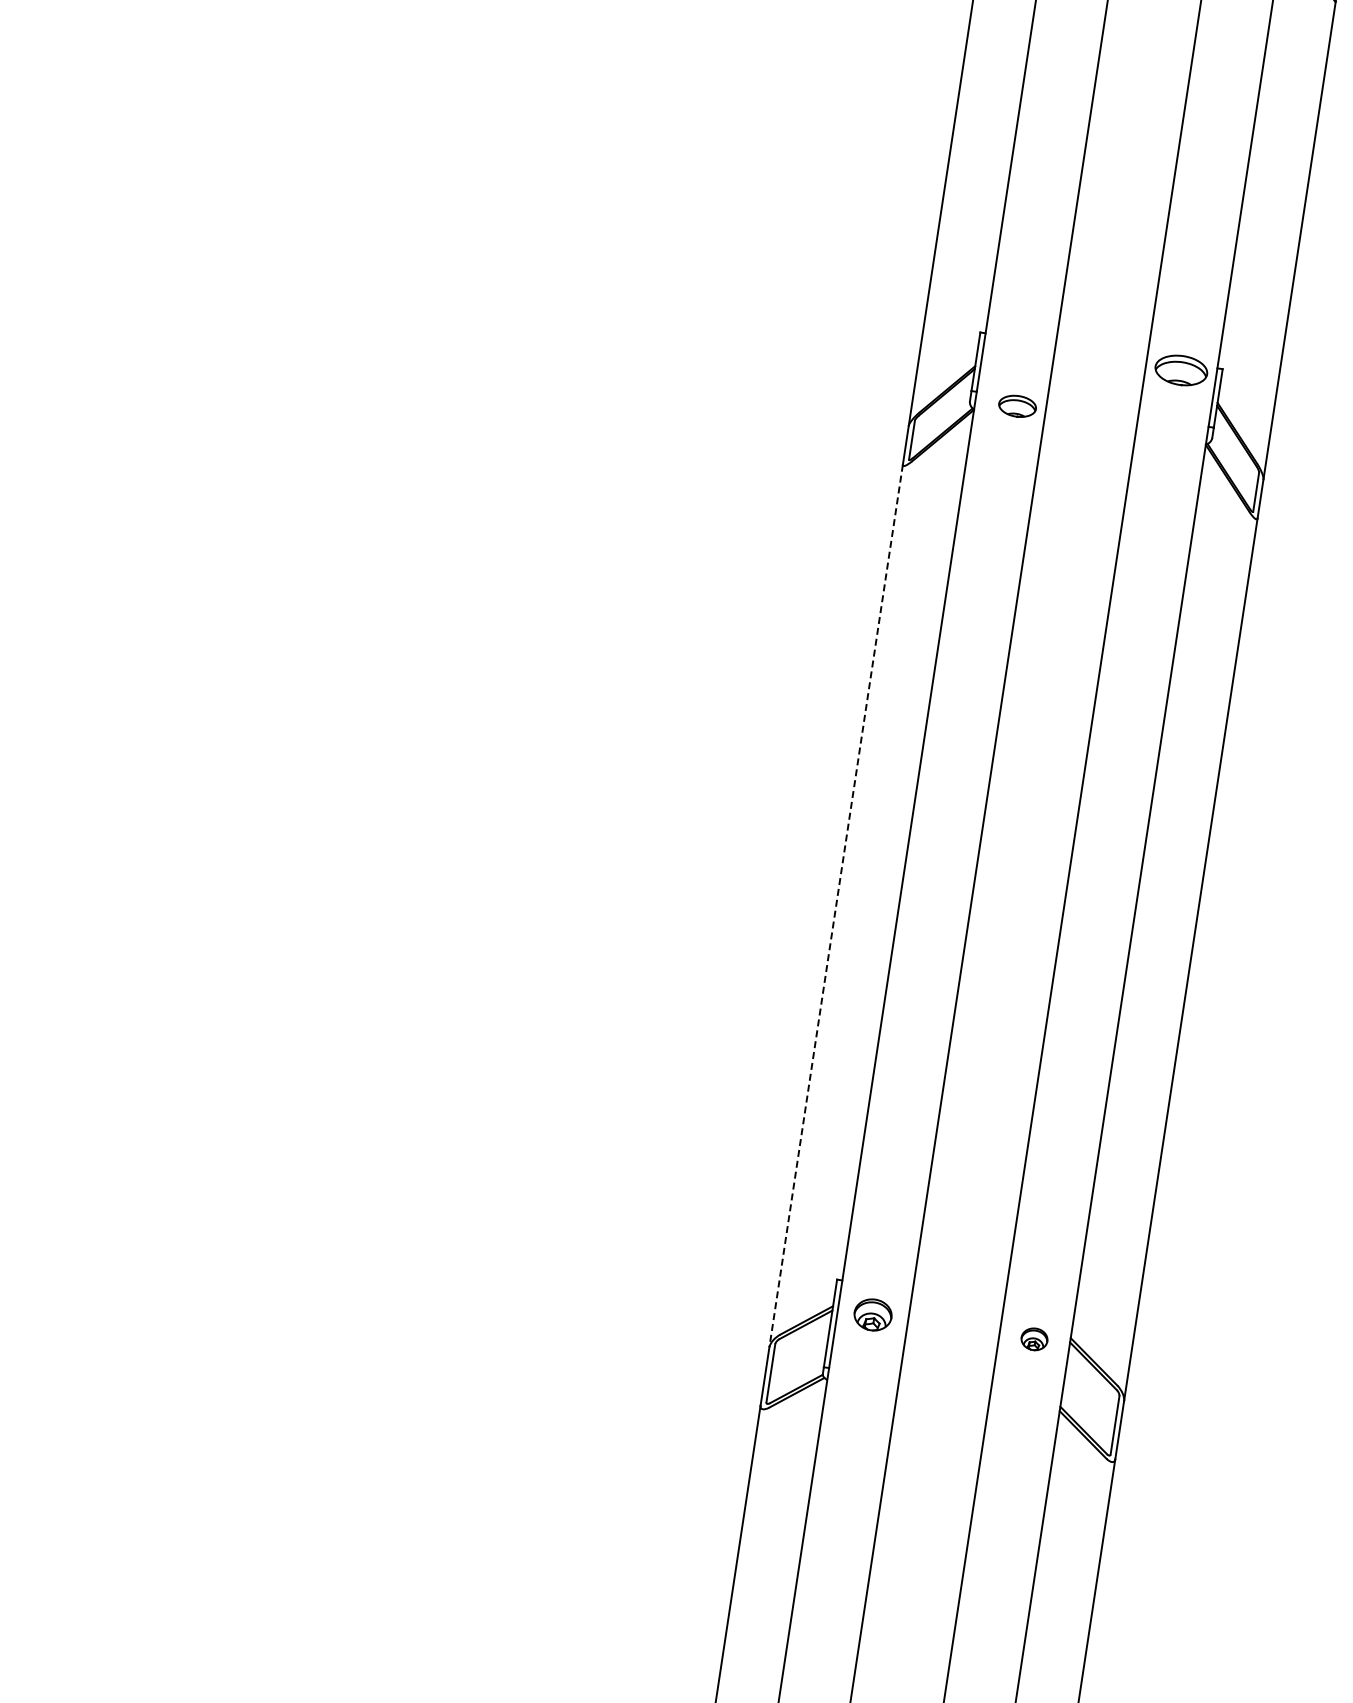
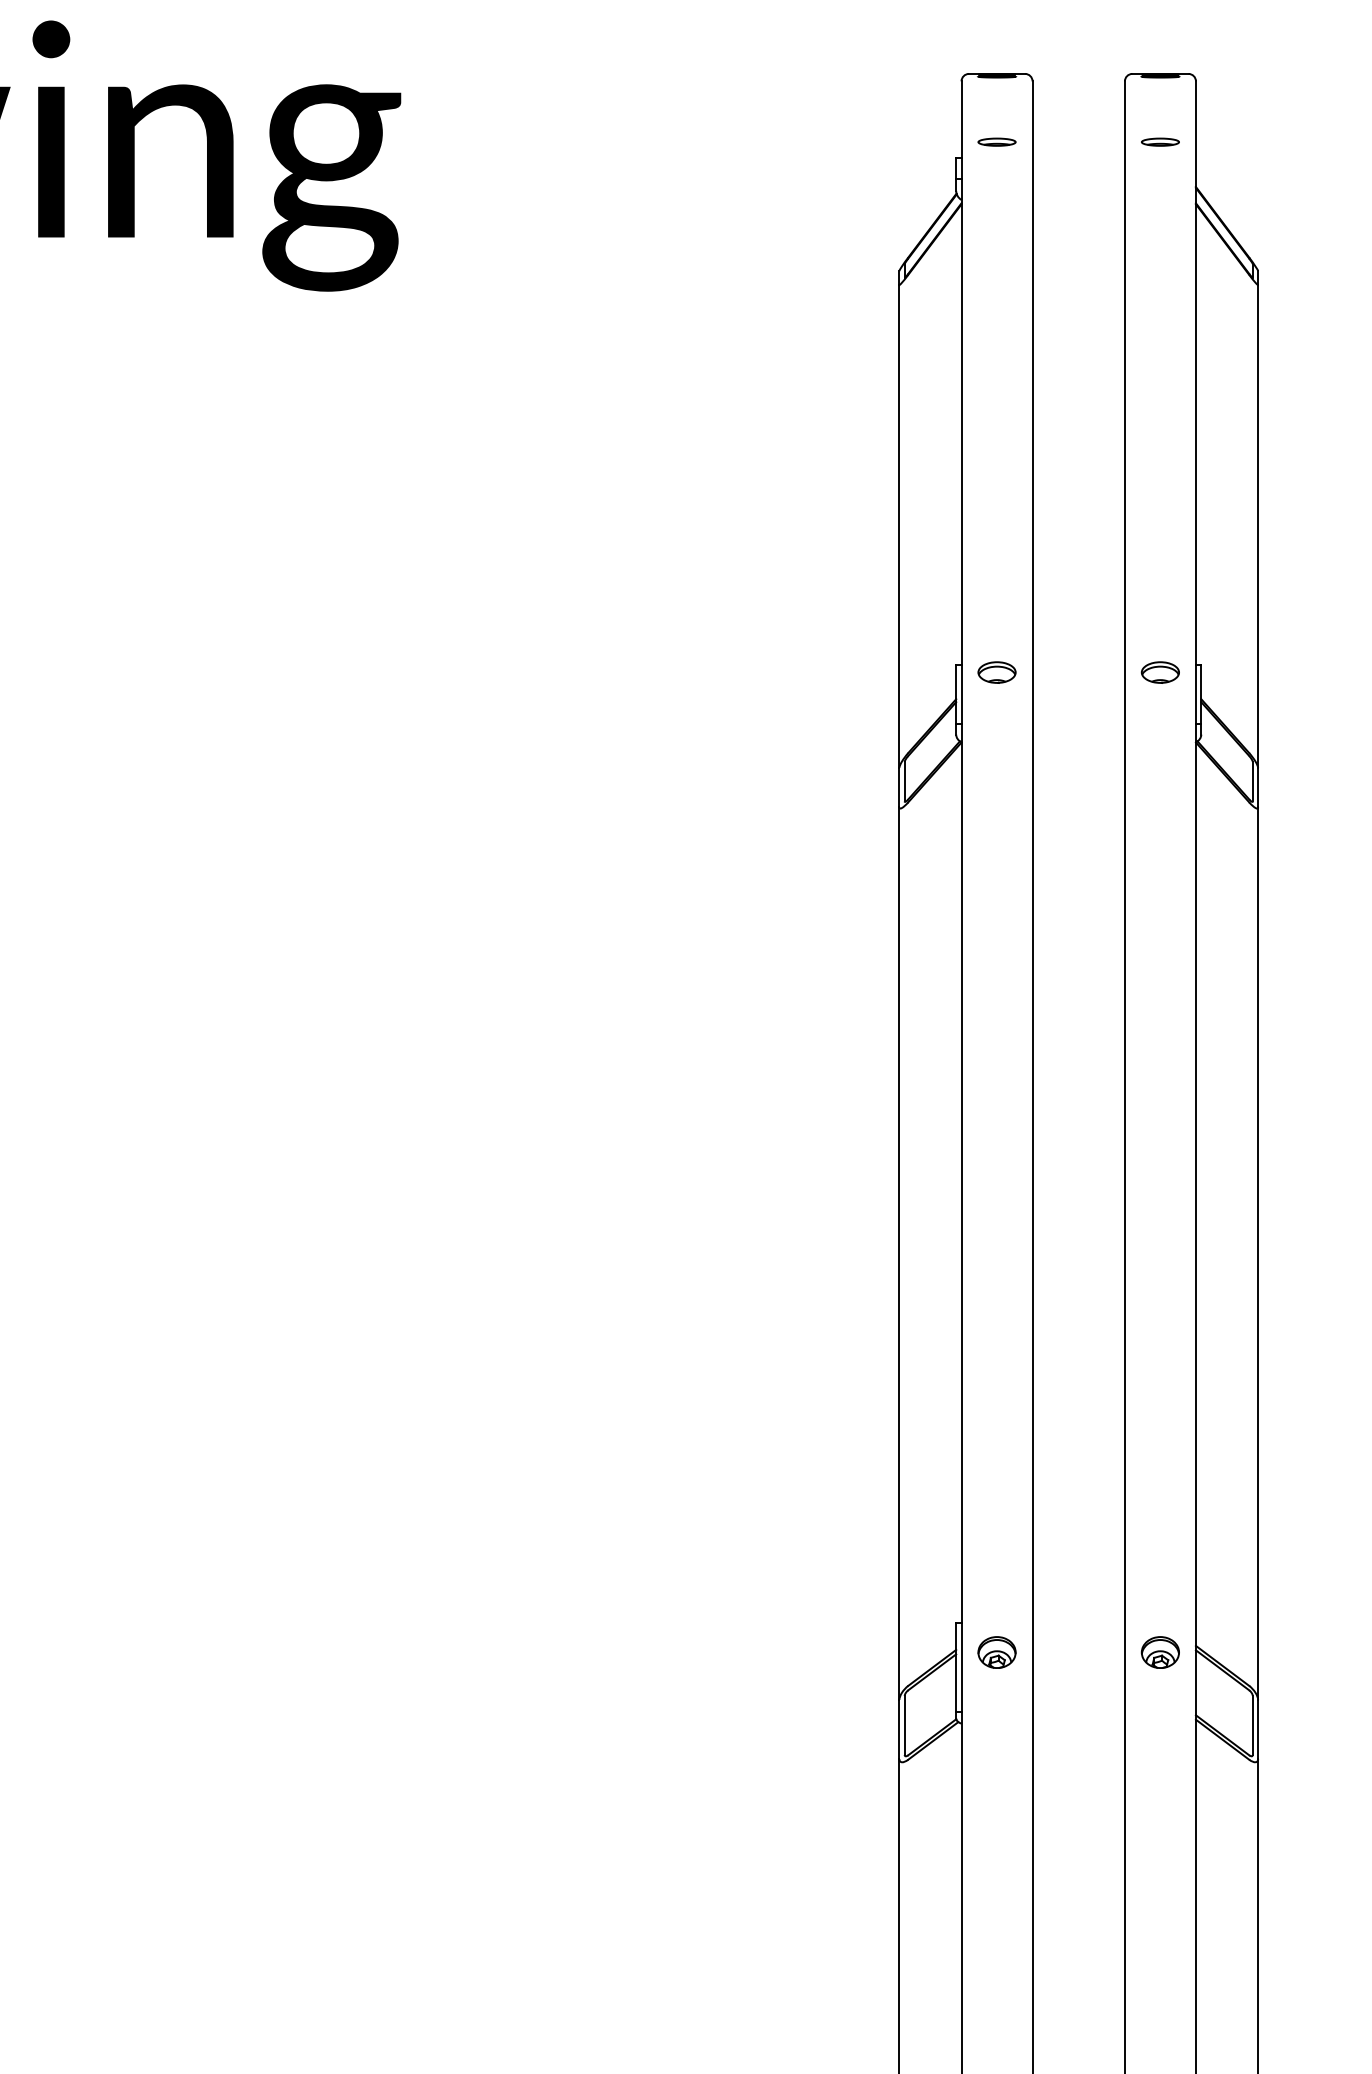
part: (1180, 370) -> (1159, 672), size x0.71
part: (1017, 406) -> (996, 672), moved
line: (836, 906) -> (899, 1254), dashed -> solid
part: (1033, 1339) -> (1159, 1652), size x1.43

